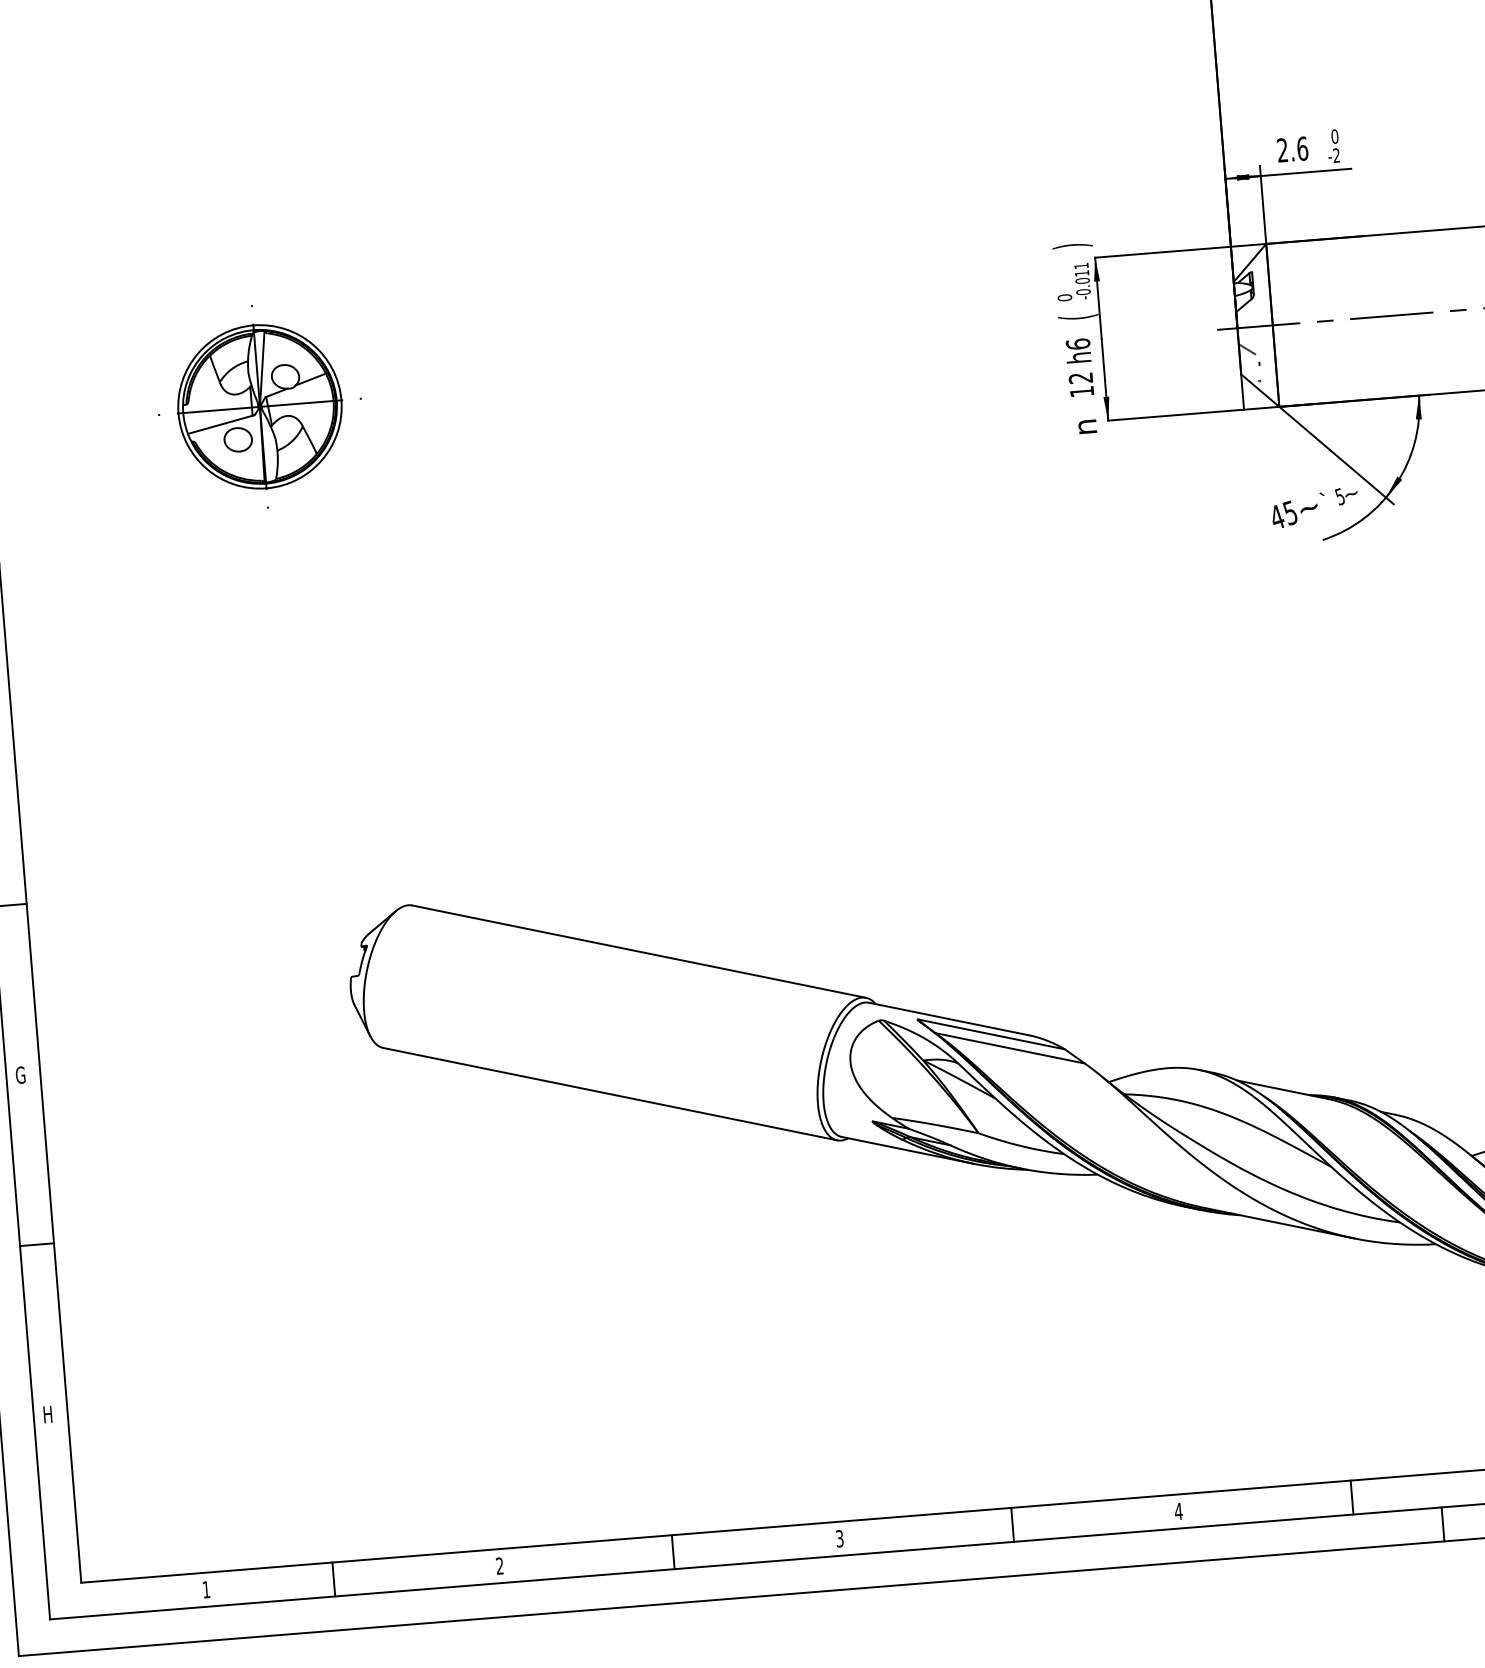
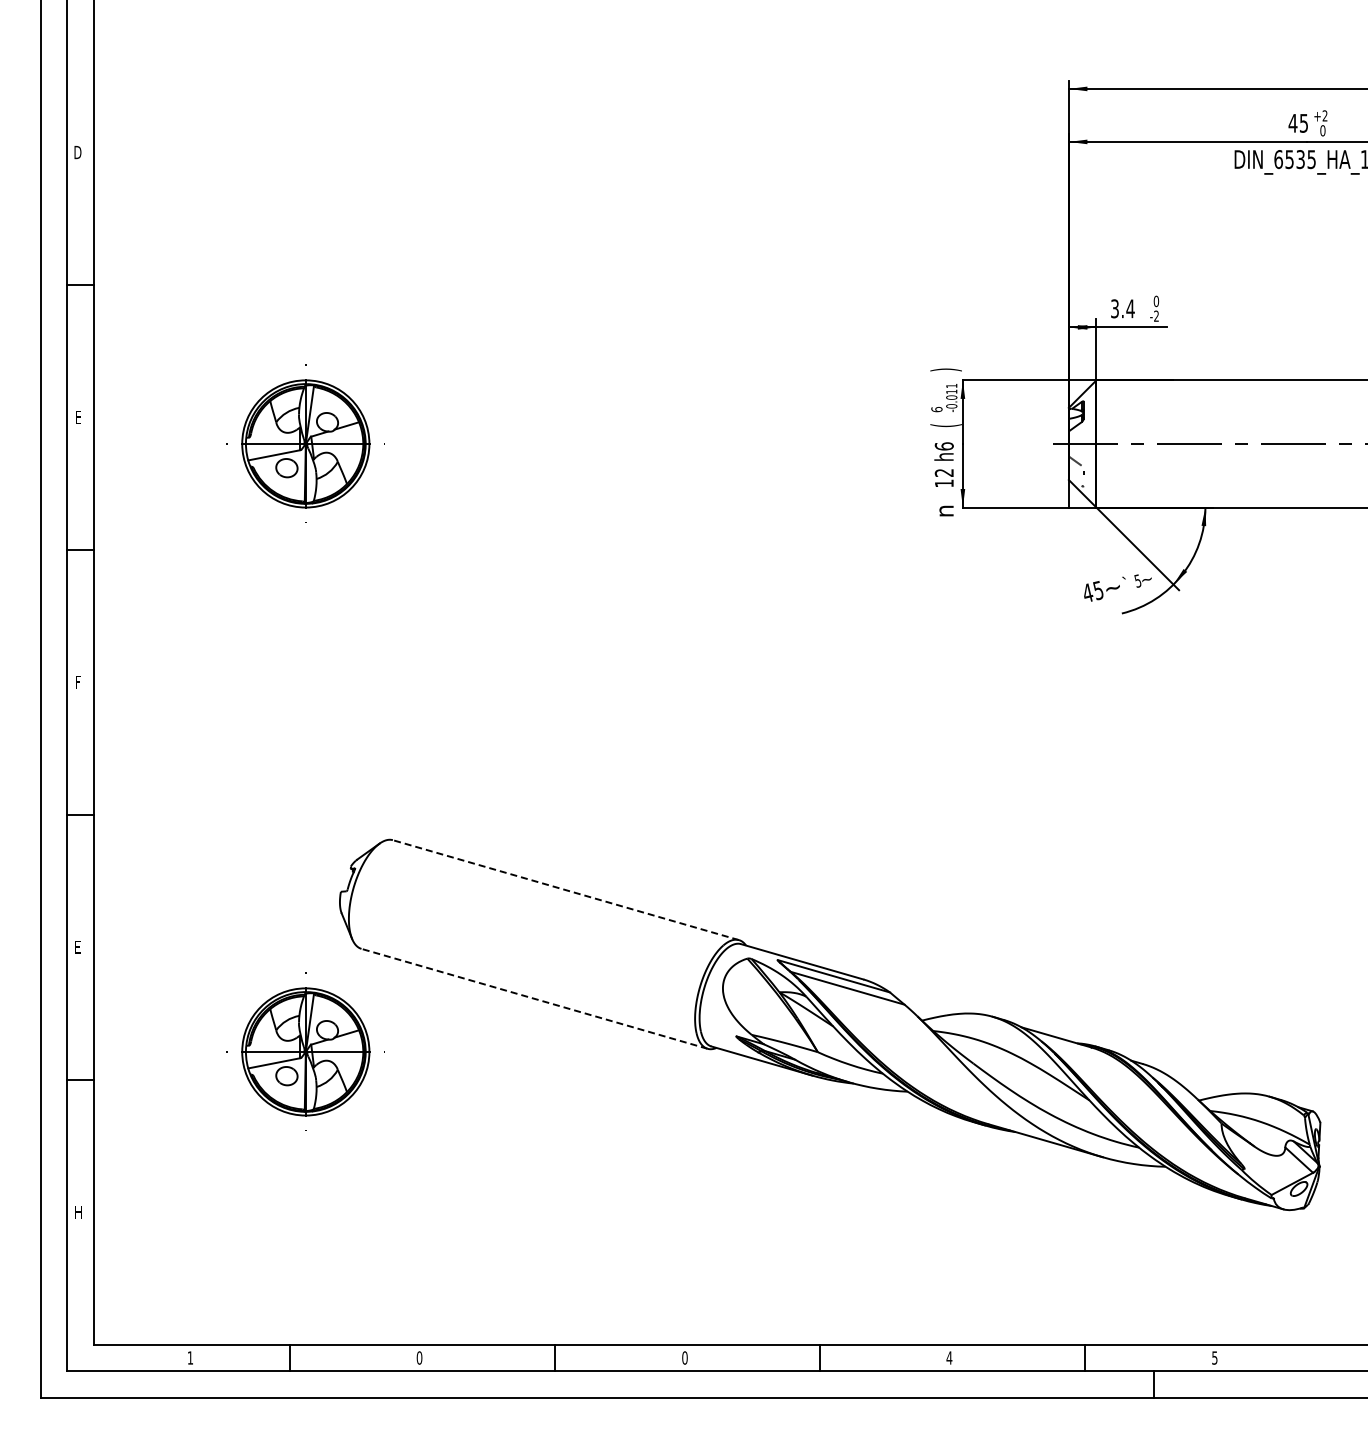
text: (1292, 149) -> (1122, 308), 2.6 -> 3.4
text: (1064, 297) -> (936, 409), 0 -> 6
line: (638, 952) -> (565, 890), solid -> dashed
text: (20, 1075) -> (78, 947), G -> E
line: (610, 1093) -> (534, 998), solid -> dashed
part: (322, 1185) -> (305, 1051), added
text: (839, 1538) -> (684, 1357), 3 -> 0
text: (499, 1565) -> (419, 1357), 2 -> 0

